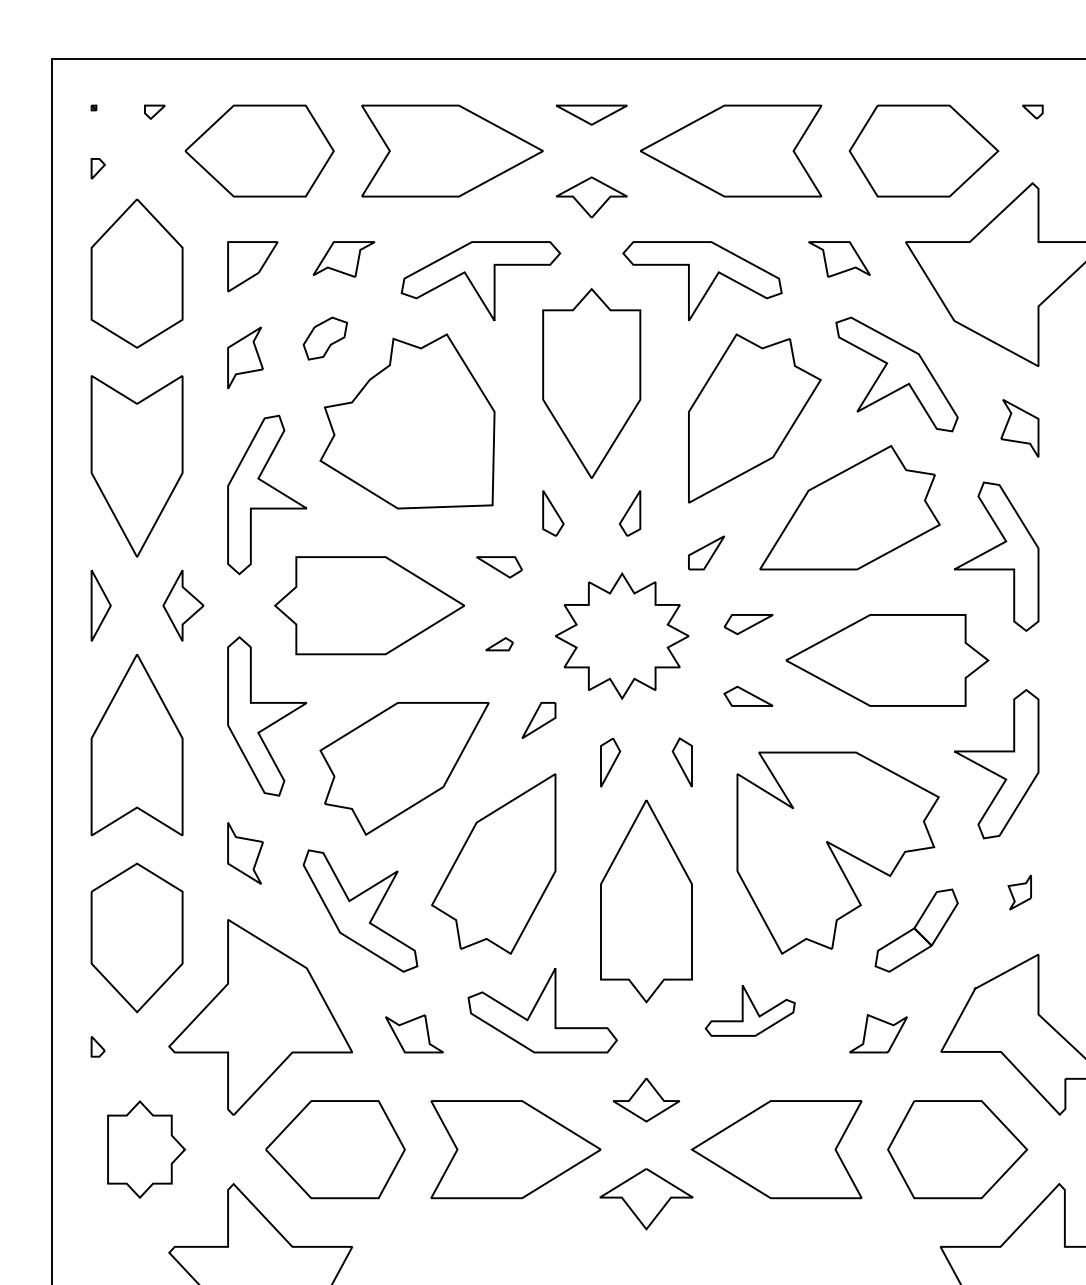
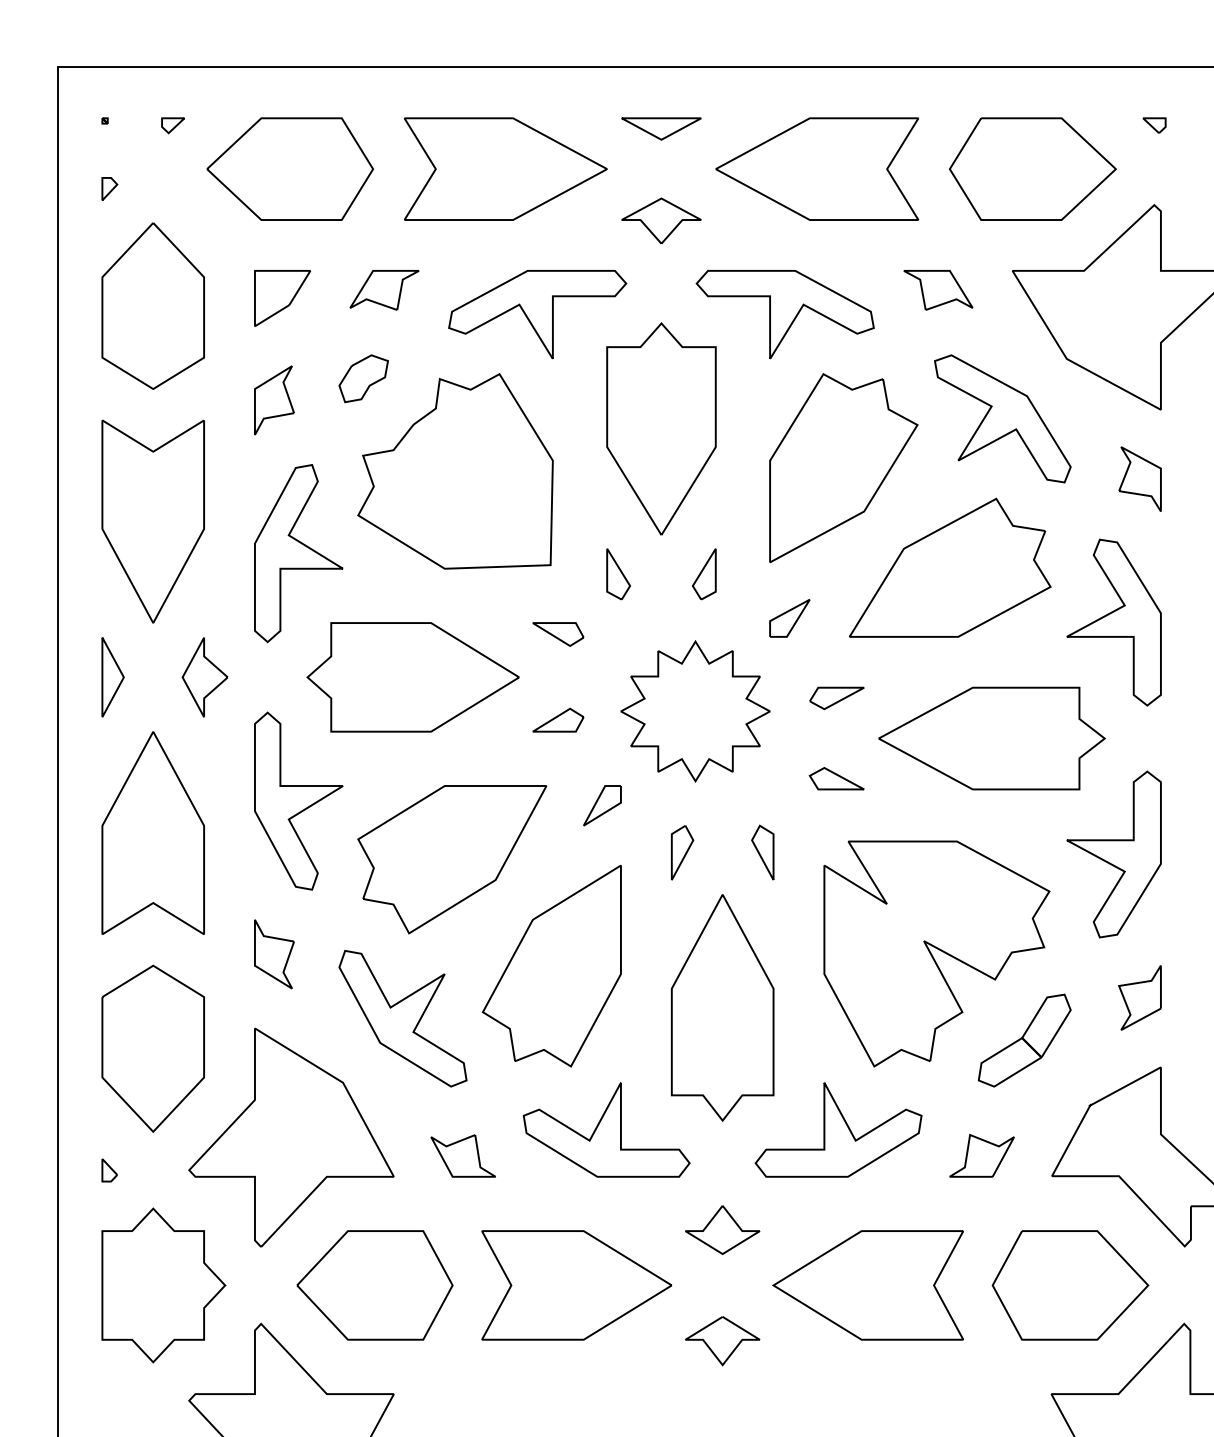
part: (499, 644) -> (558, 720), size x1.67
part: (1019, 892) -> (1139, 997), size x1.67
part: (750, 1010) -> (838, 1129), size x1.67
part: (146, 1149) -> (163, 1285), size x1.43
part: (646, 1199) -> (722, 1341), size x0.71

